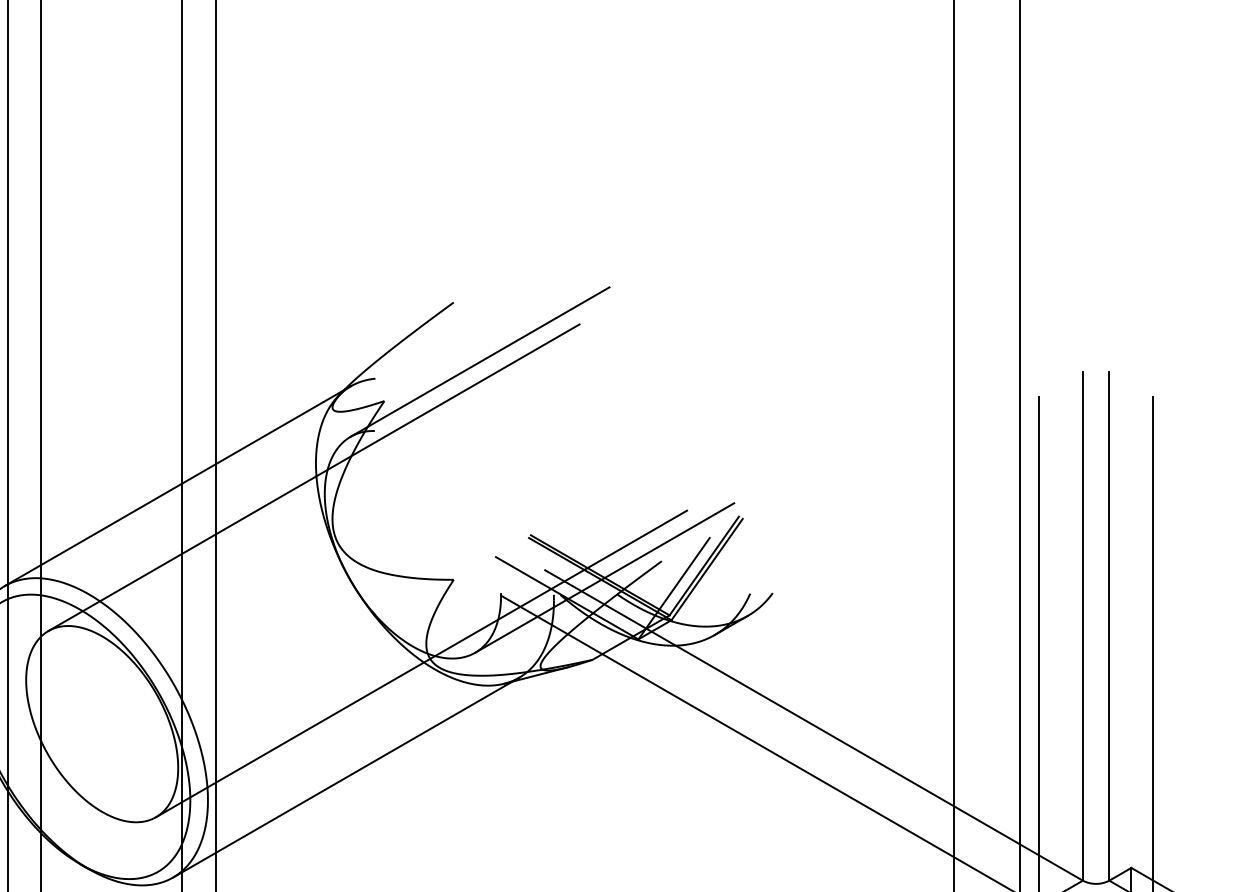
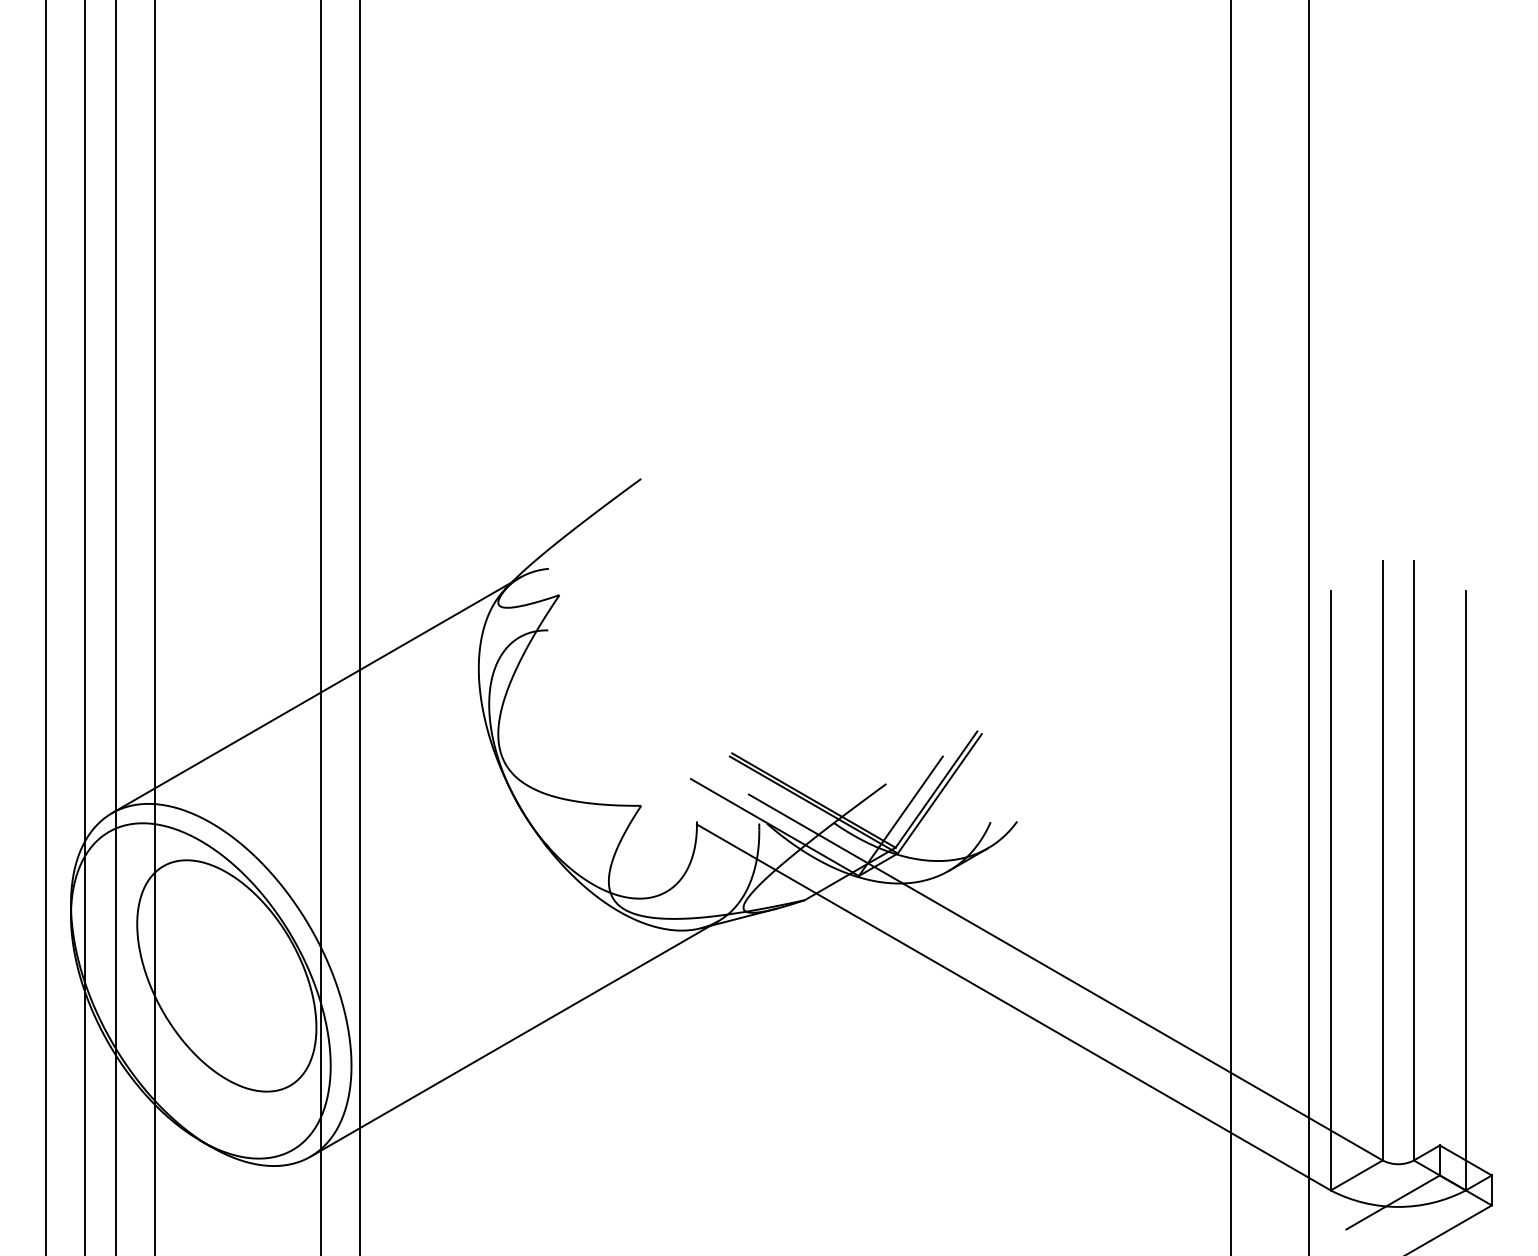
line: (479, 362) -> (671, 549), removed
line: (314, 477) -> (476, 685), removed
line: (604, 577) -> (818, 803), removed
line: (421, 663) -> (603, 904), removed

